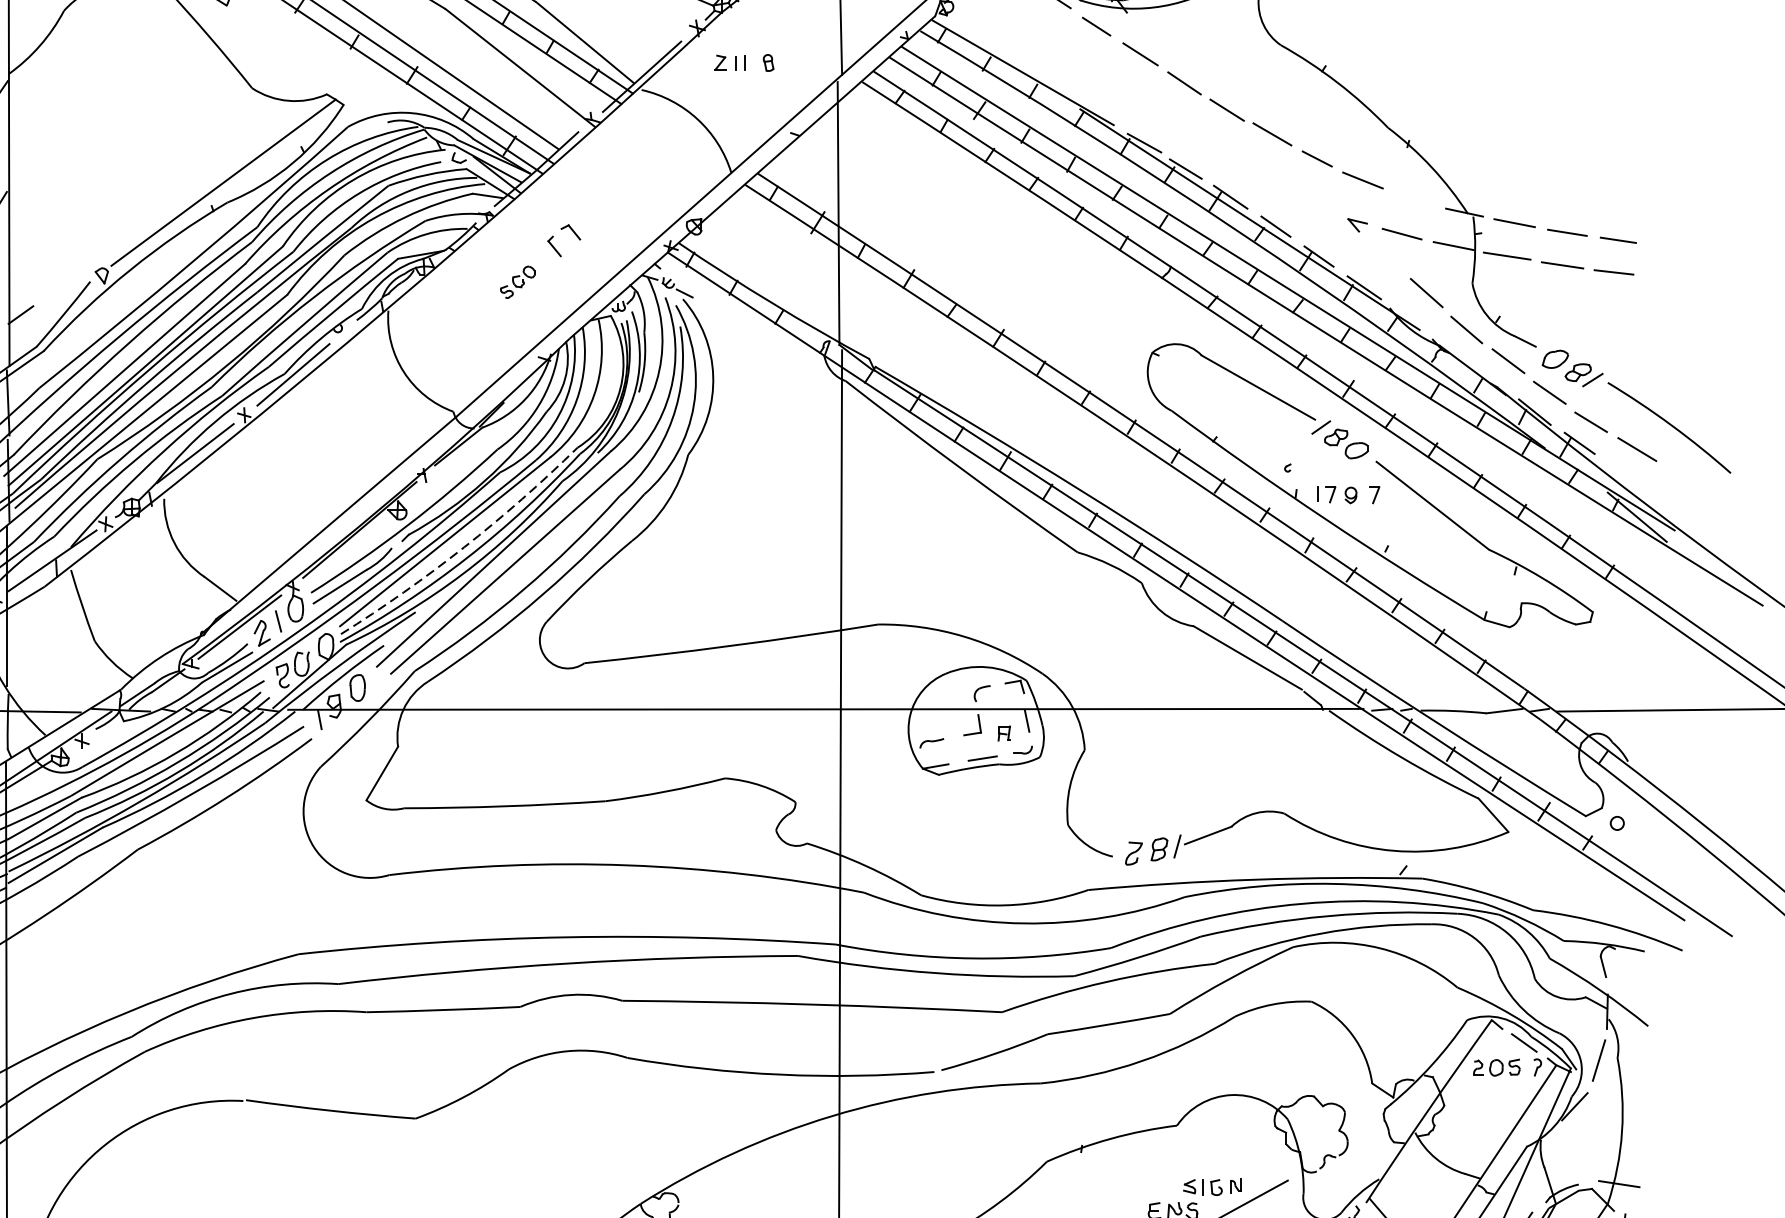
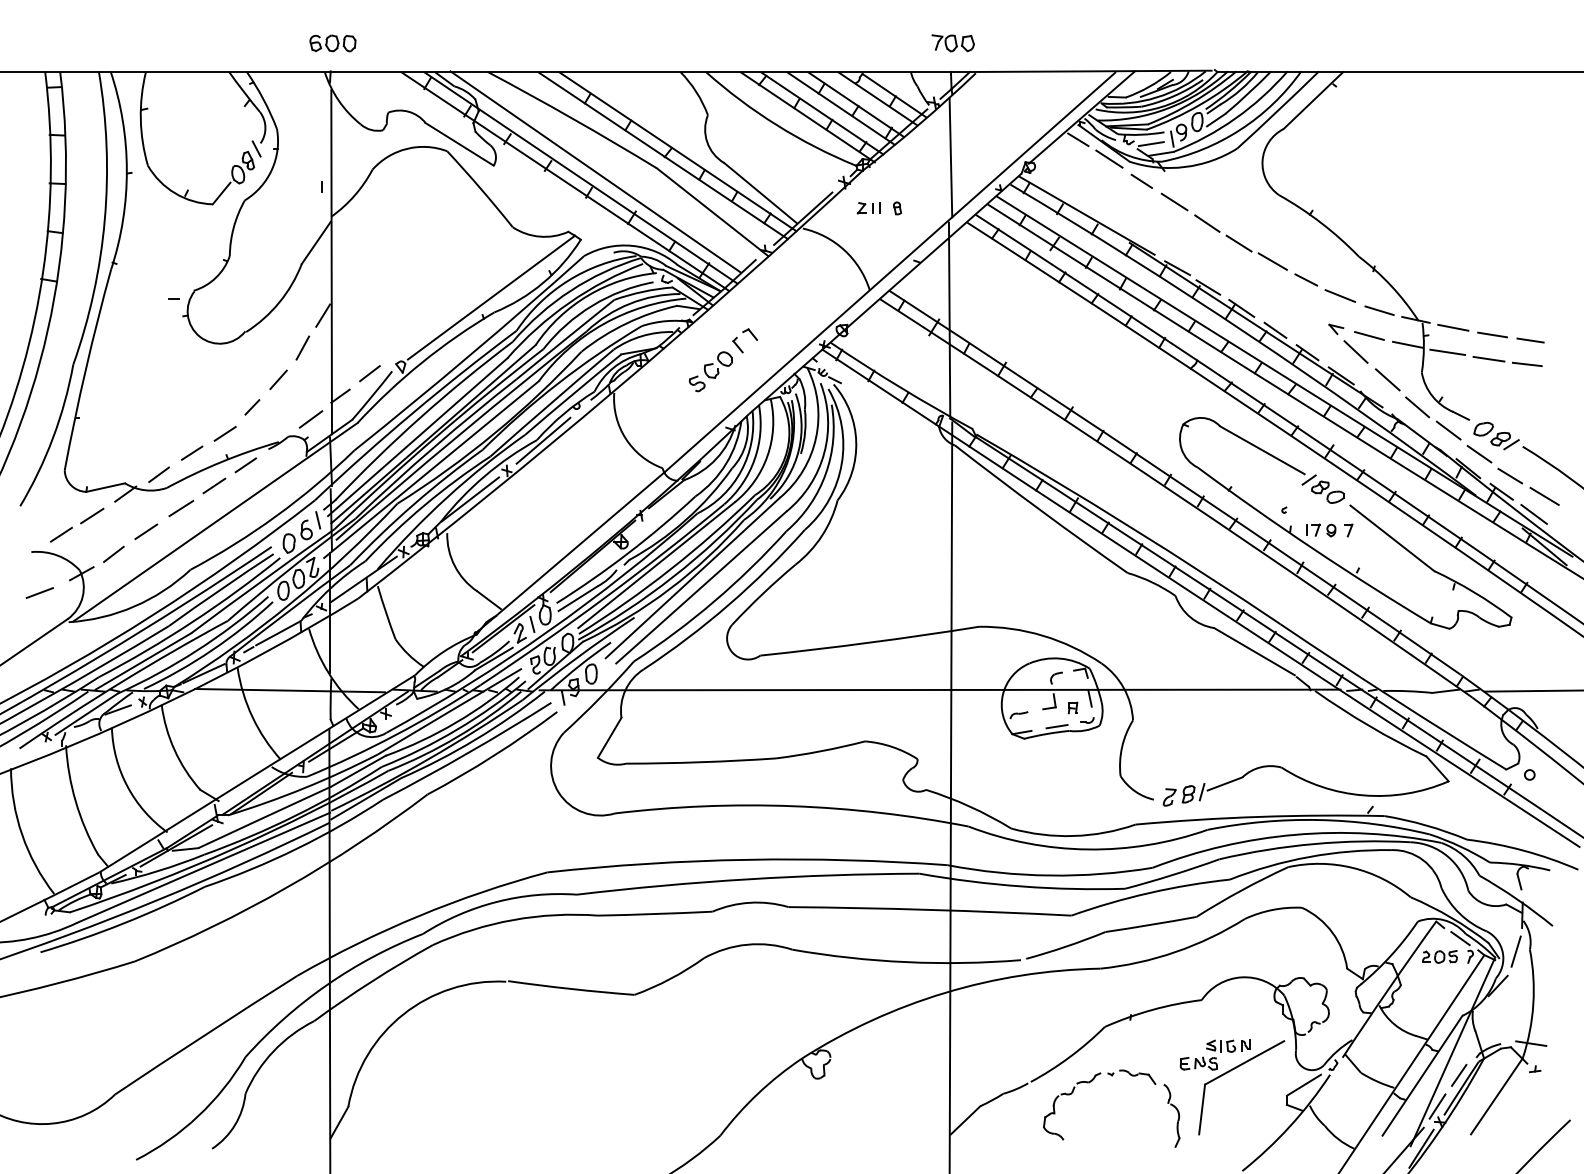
line: (1415, 199) -> (1379, 310), added
line: (1383, 255) -> (1355, 351), added
part: (517, 281) -> (710, 371), size x1.67
line: (59, 284) -> (369, 373), added
line: (1622, 472) -> (1533, 513), added
arc: (463, 547) -> (670, 569), dashed -> solid

